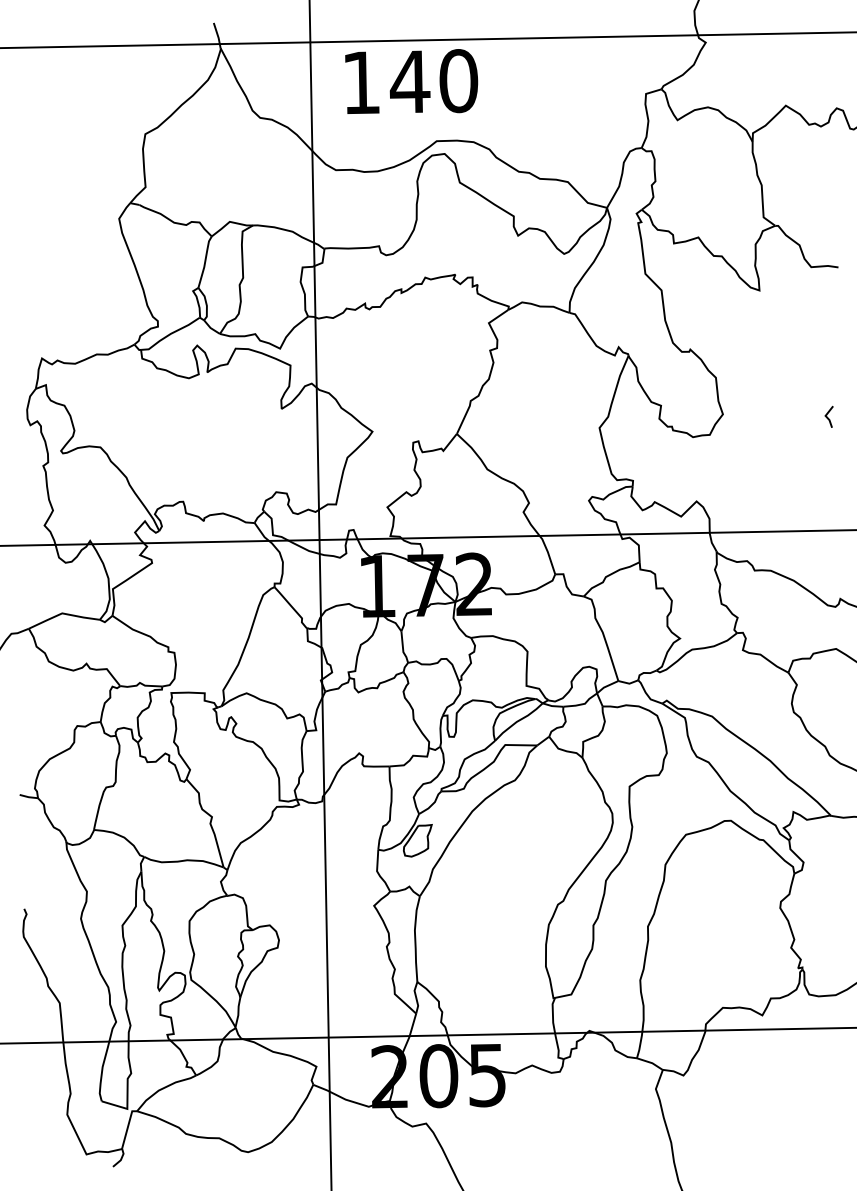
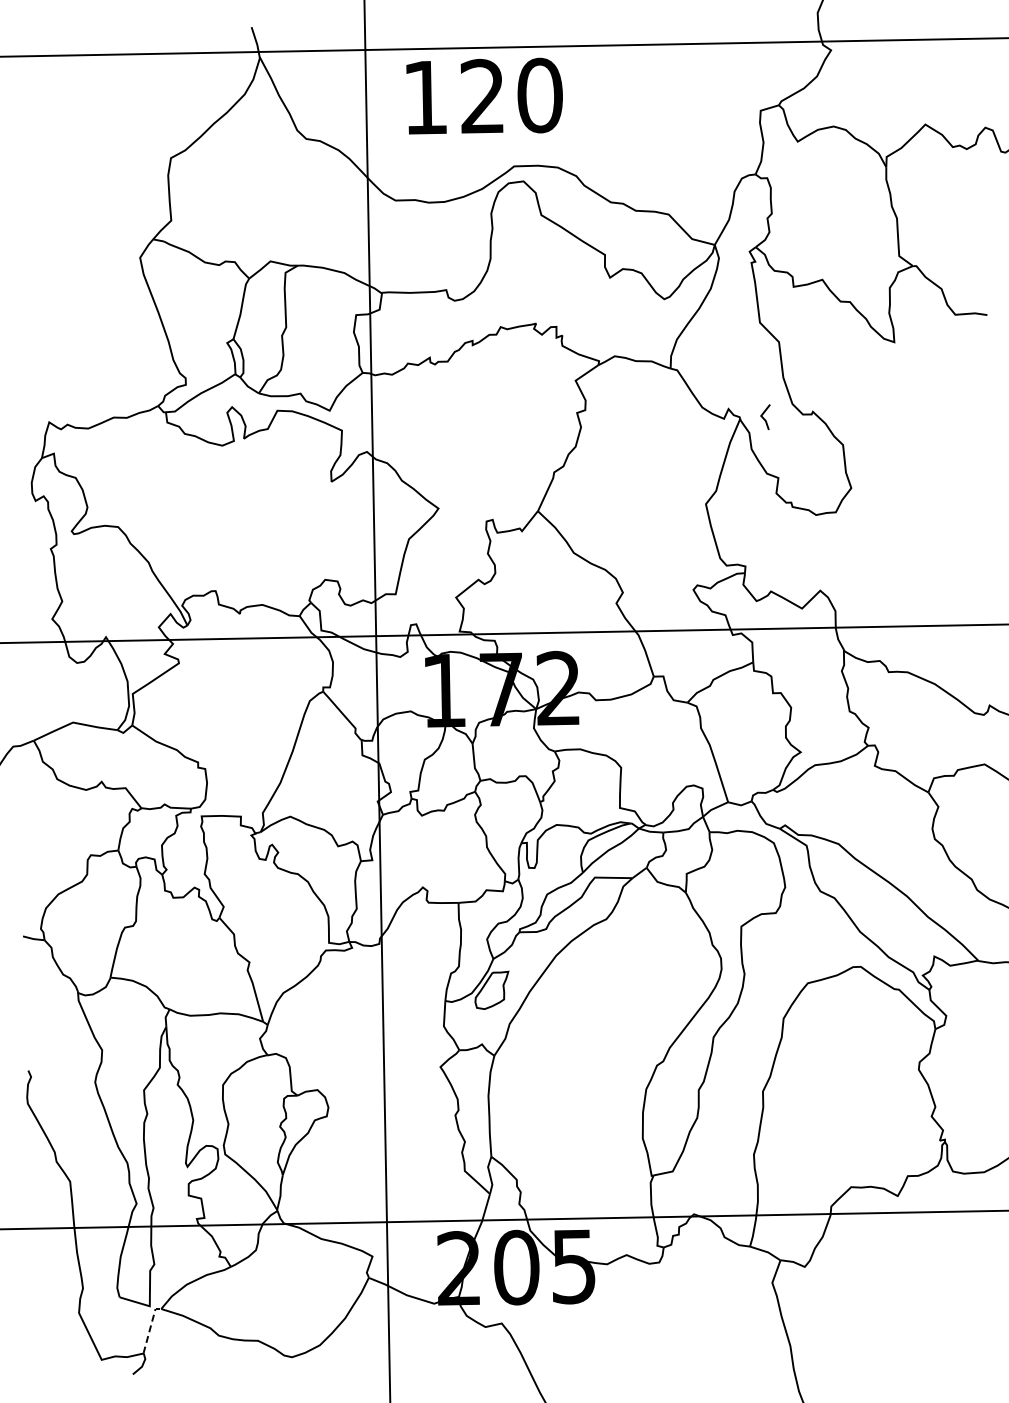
text: (409, 81) -> (482, 95), 140 -> 120
line: (828, 418) -> (764, 418), moved
line: (127, 1127) -> (150, 1328), solid -> dashed

